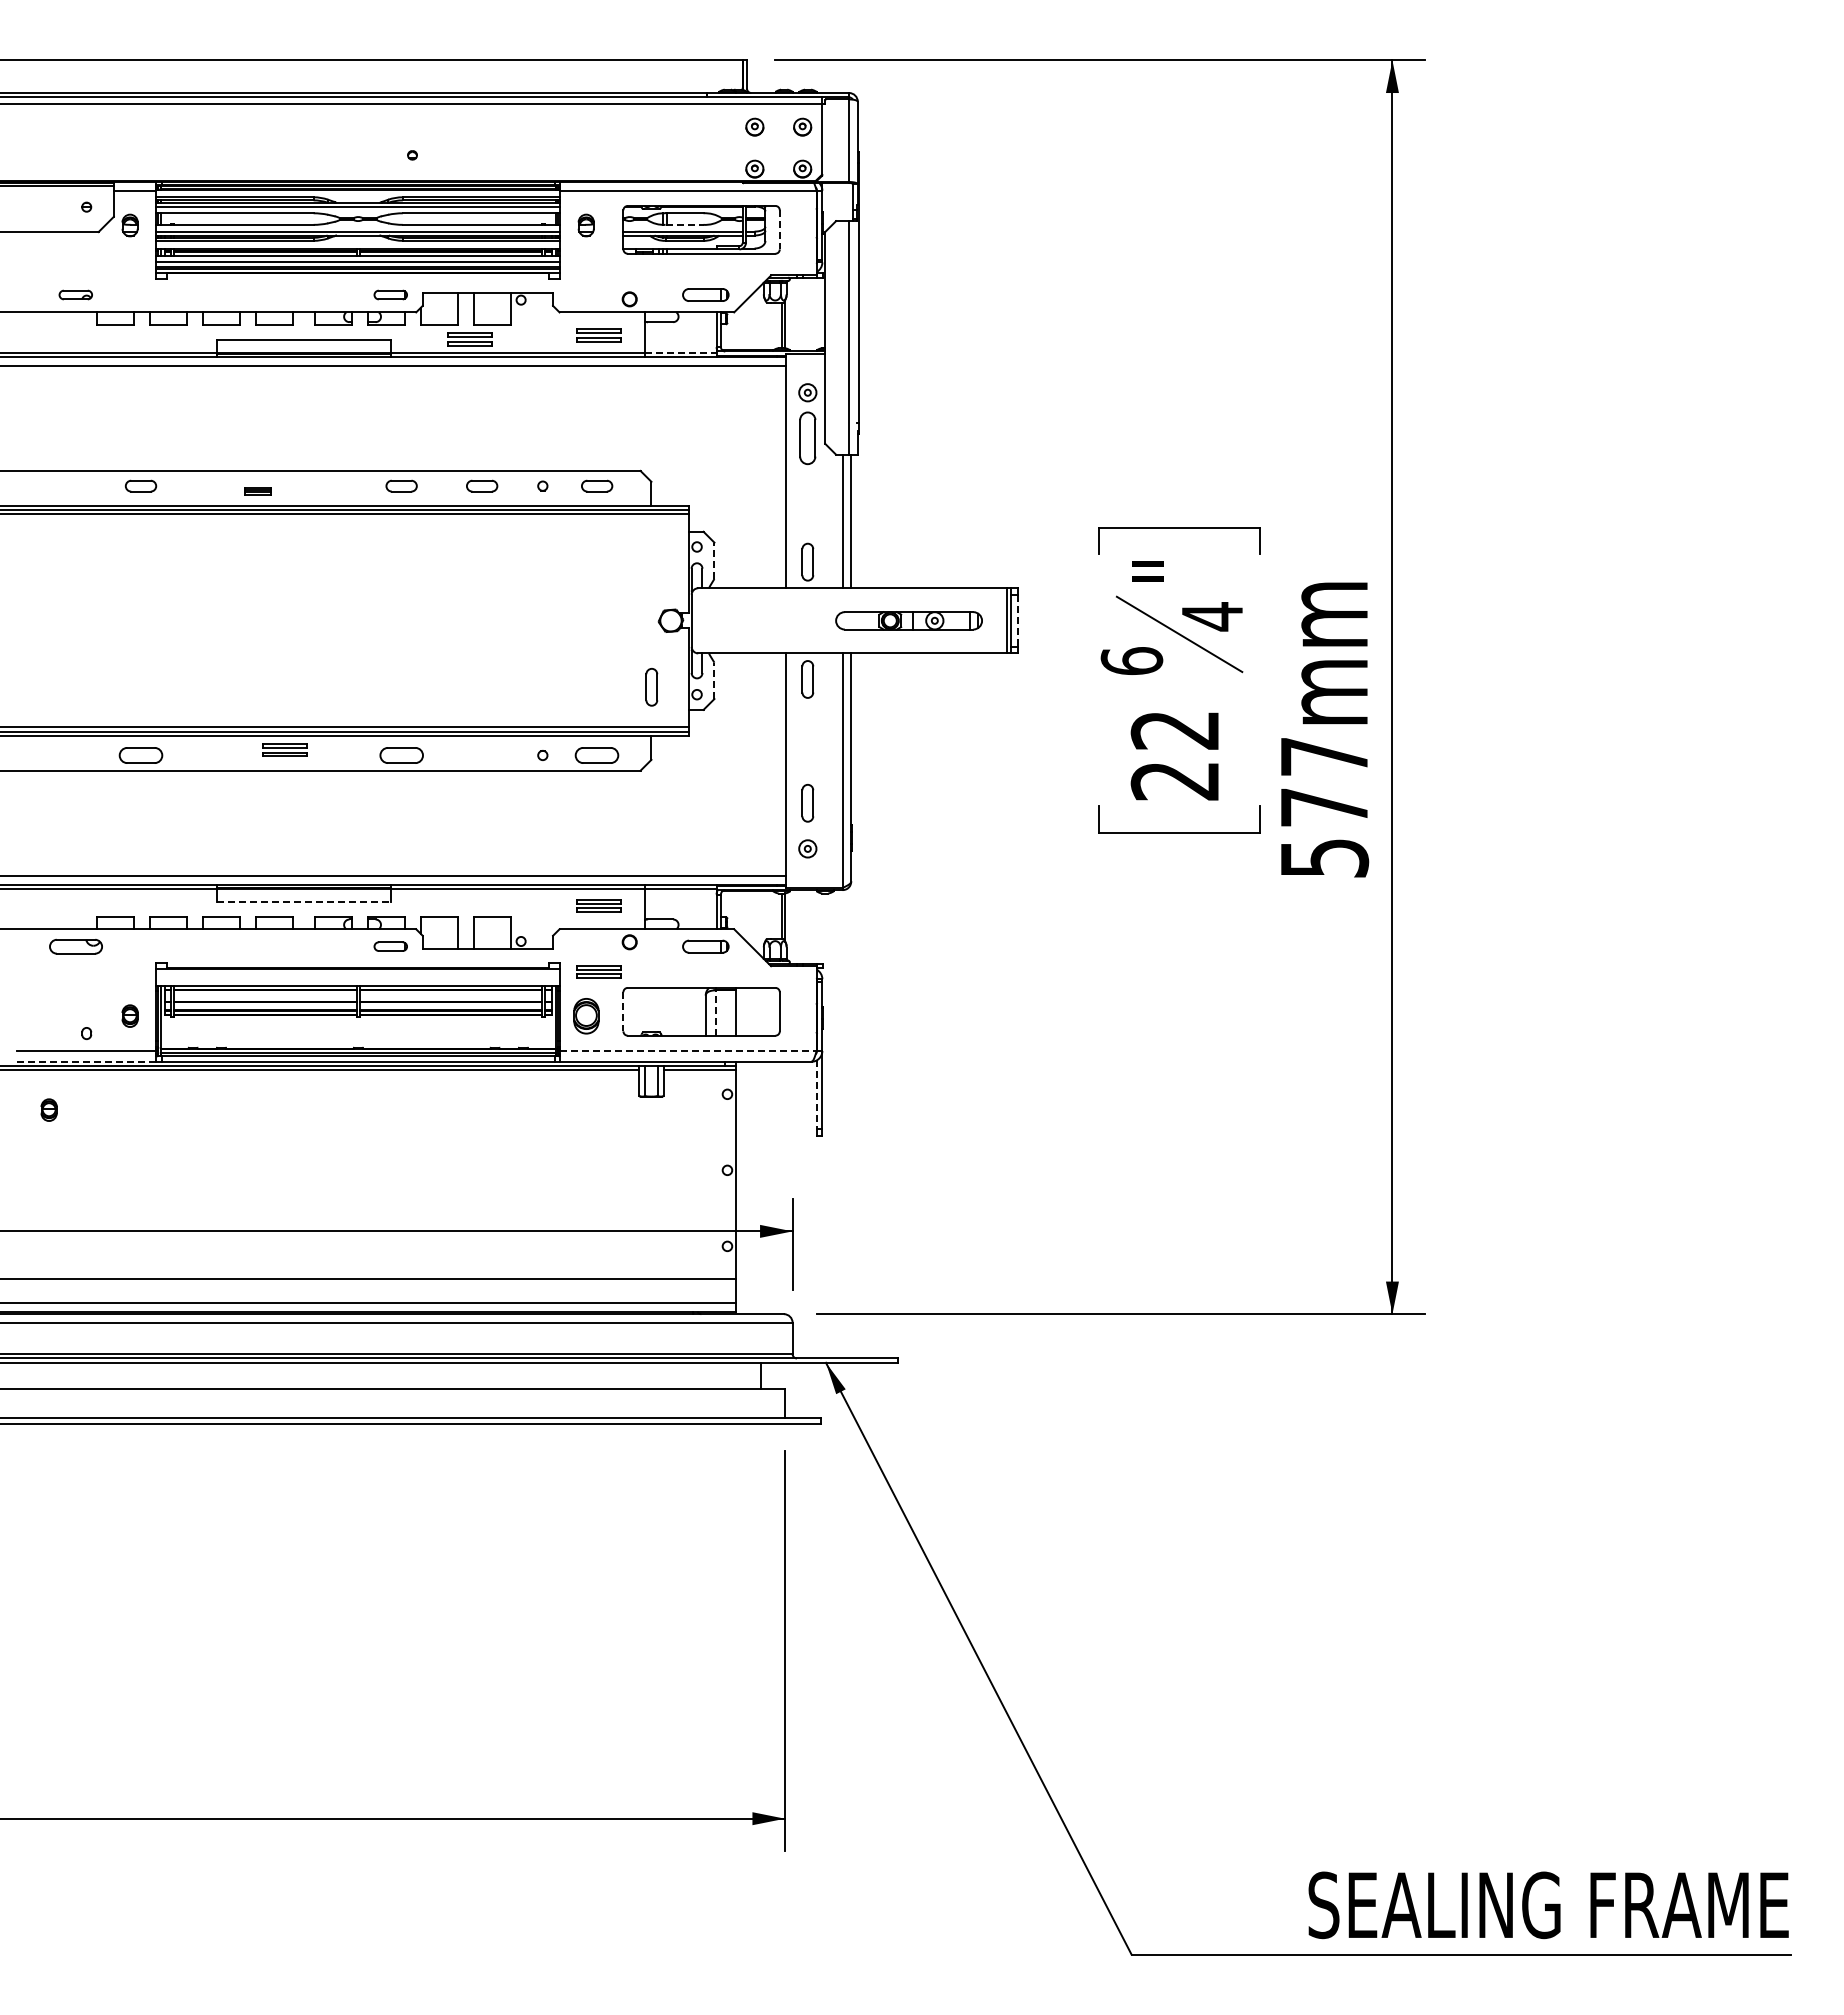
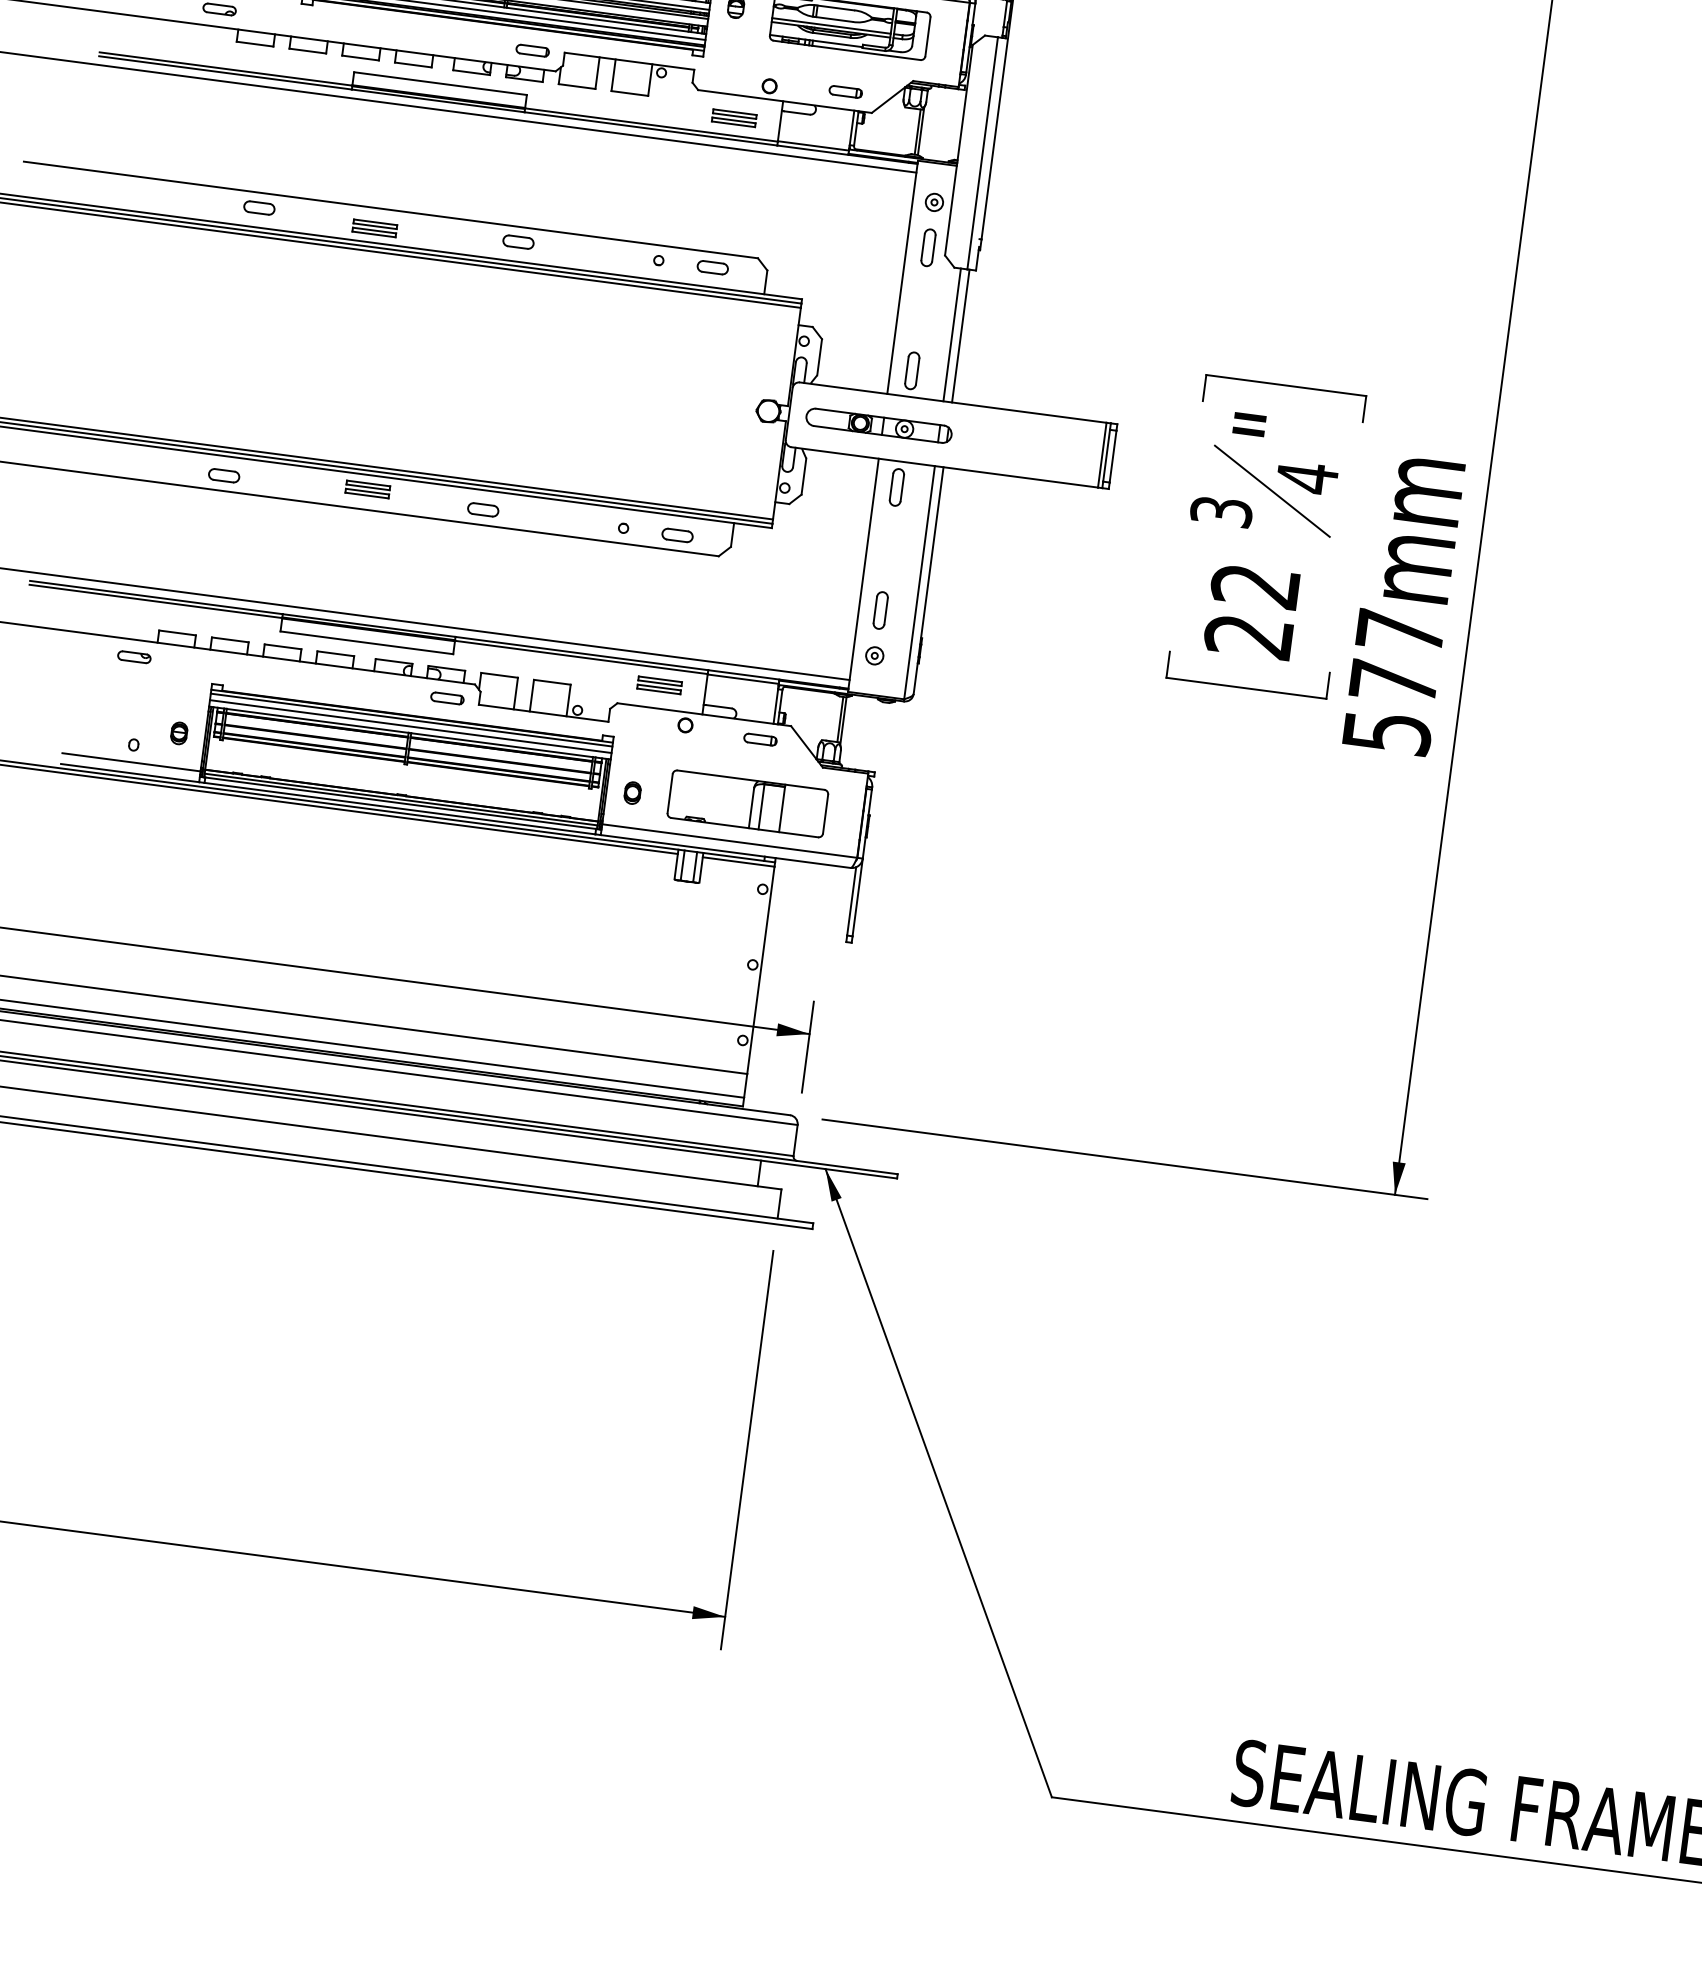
line: (684, 224) -> (833, 19), dashed -> solid
line: (779, 229) -> (927, 36), dashed -> solid
part: (705, 294) -> (845, 91), size x0.71
part: (469, 339) -> (605, 105), removed
line: (680, 352) -> (813, 145), dashed -> solid
part: (807, 438) -> (928, 247), size x0.71
part: (482, 485) -> (598, 252), removed
part: (257, 490) -> (374, 227), size x1.67
line: (714, 560) -> (819, 356), dashed -> solid
part: (908, 620) -> (878, 425), moved
line: (1017, 621) -> (1112, 457), dashed -> solid
text: (1131, 660) -> (1221, 510), 6 -> 3
line: (714, 680) -> (804, 476), dashed -> solid
part: (651, 687) -> (740, 474), removed
part: (140, 755) -> (223, 475), size x0.71
part: (401, 755) -> (483, 509), size x0.71
part: (597, 755) -> (677, 535), size x0.71
line: (303, 902) -> (366, 643), dashed -> solid
part: (75, 946) -> (134, 657), size x0.62
part: (705, 946) -> (760, 739), size x0.71
part: (598, 971) -> (650, 750), removed
line: (358, 972) -> (411, 719), added
line: (358, 979) -> (411, 726), added
line: (623, 1011) -> (670, 793), dashed -> solid
line: (715, 1012) -> (761, 806), dashed -> solid
part: (585, 1015) -> (631, 792), size x0.62
line: (688, 1050) -> (729, 840), dashed -> solid
line: (86, 1061) -> (129, 772), dashed -> solid
line: (816, 1095) -> (851, 902), dashed -> solid
part: (48, 1109) -> (85, 815), removed

